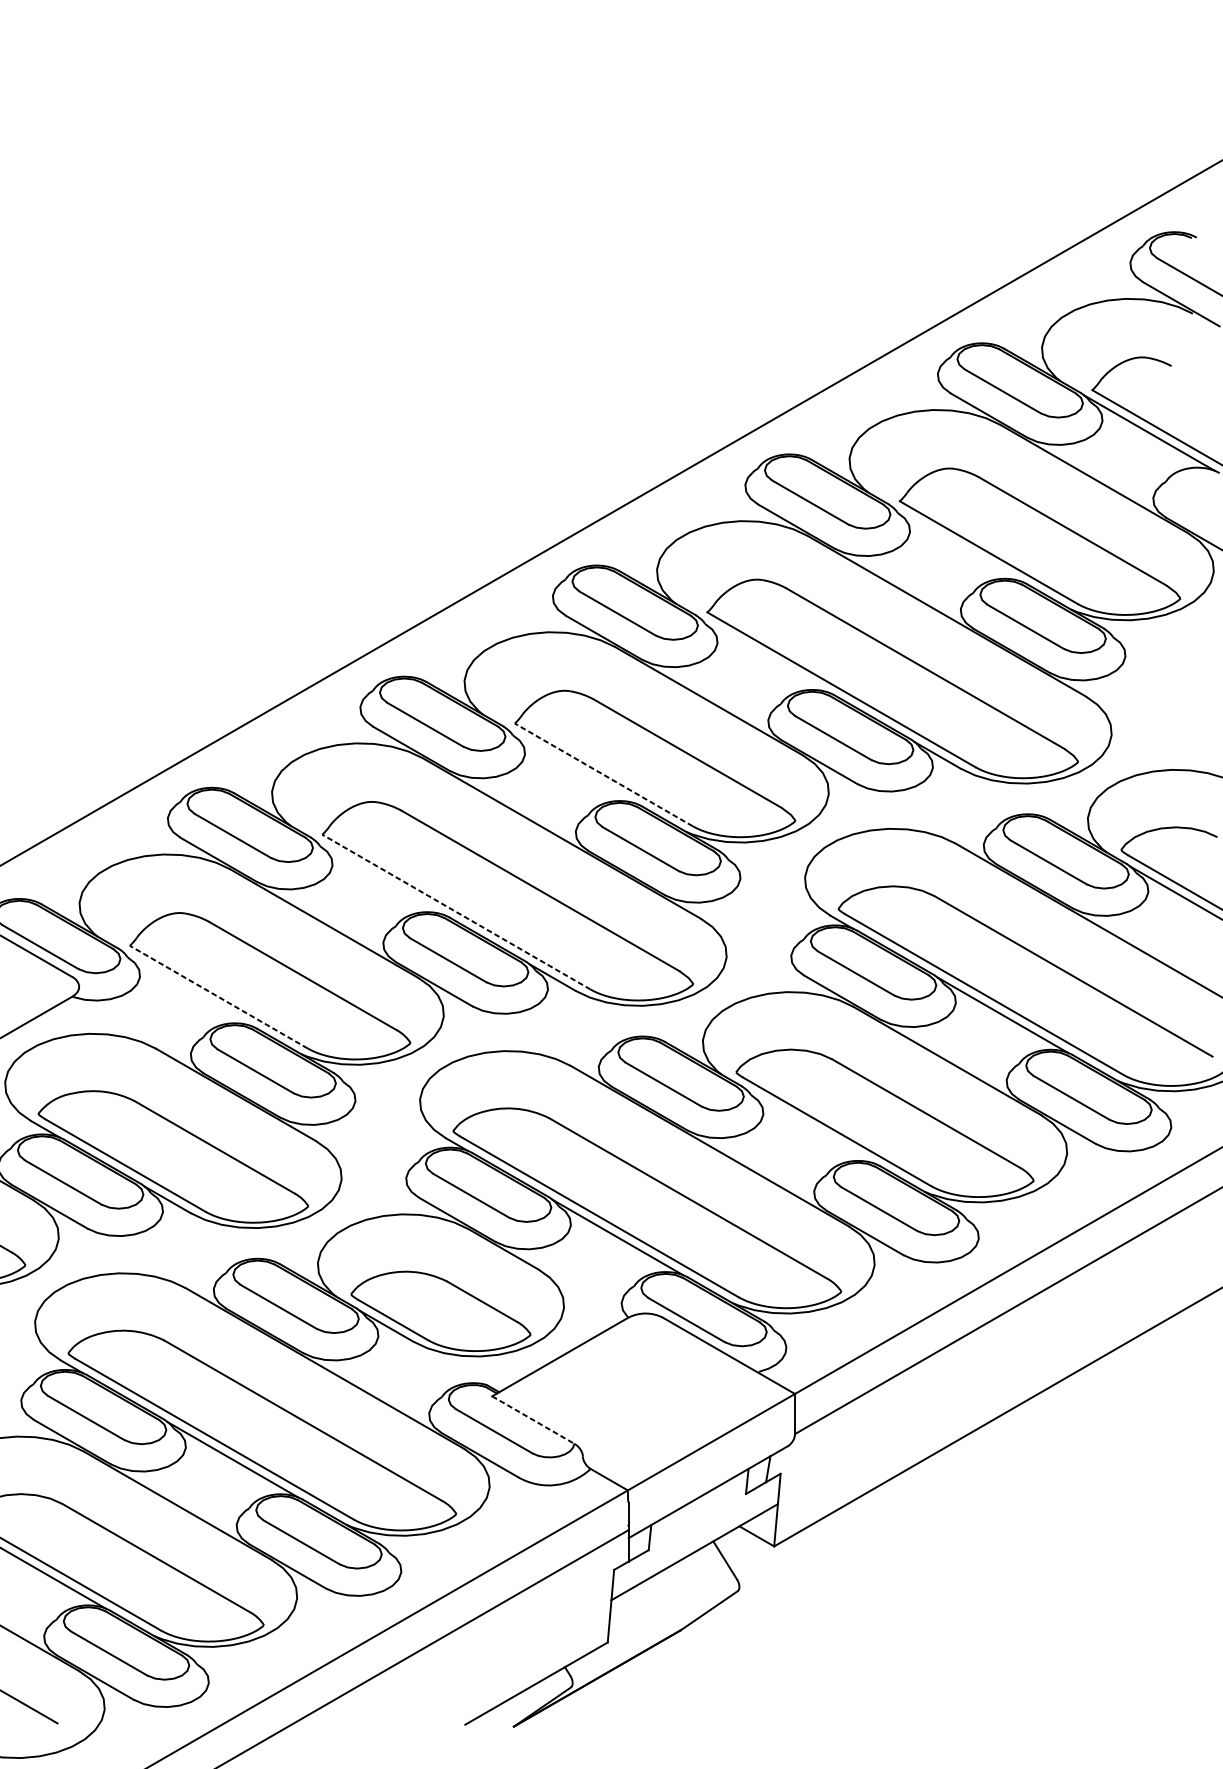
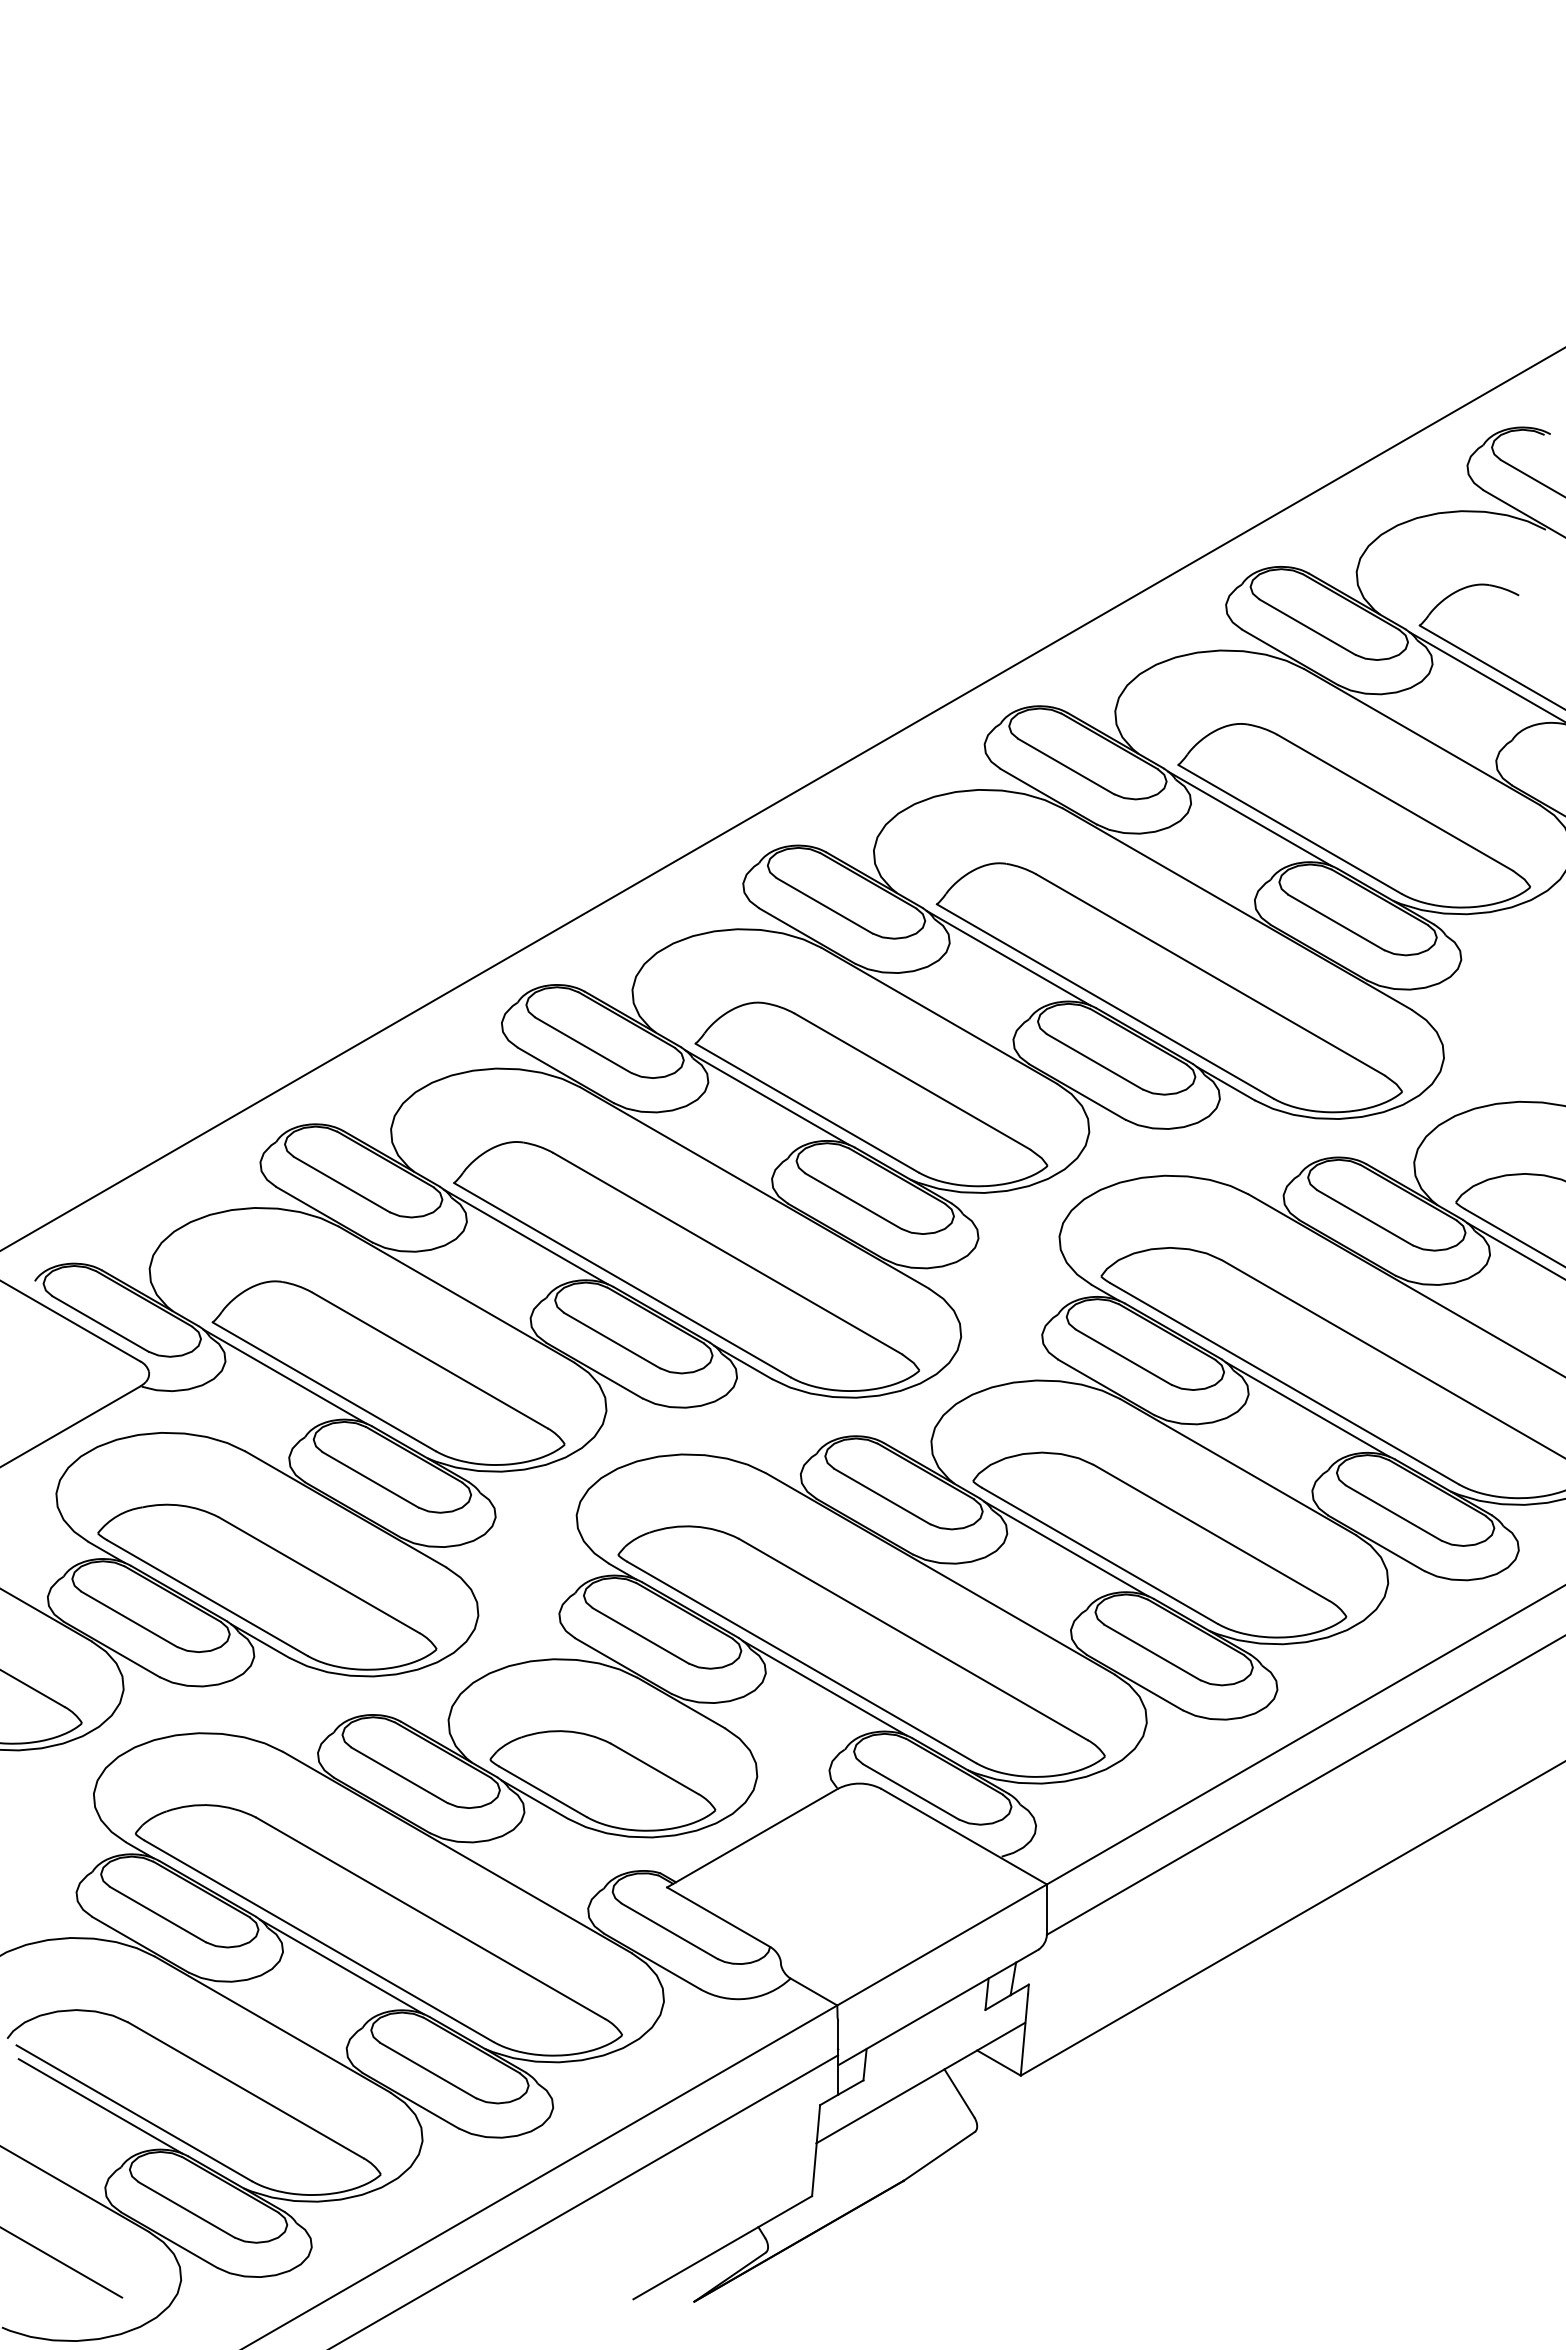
line: (956, 543) -> (1249, 818), added
line: (764, 655) -> (1008, 958), added
line: (572, 766) -> (767, 1097), added
line: (604, 775) -> (807, 1108), dashed -> solid
line: (379, 877) -> (525, 1236), added
line: (455, 911) -> (621, 1279), dashed -> solid
line: (187, 988) -> (284, 1376), added
line: (218, 996) -> (324, 1386), dashed -> solid
line: (810, 1126) -> (1066, 1548), added
line: (533, 1420) -> (719, 1917), dashed -> solid

